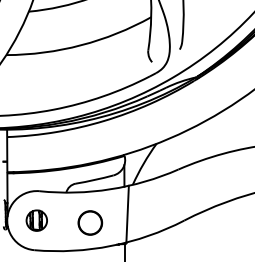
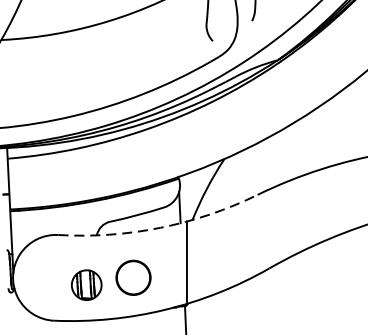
arc: (110, 189) -> (160, 228), solid -> dashed
part: (36, 220) -> (86, 284), moved

